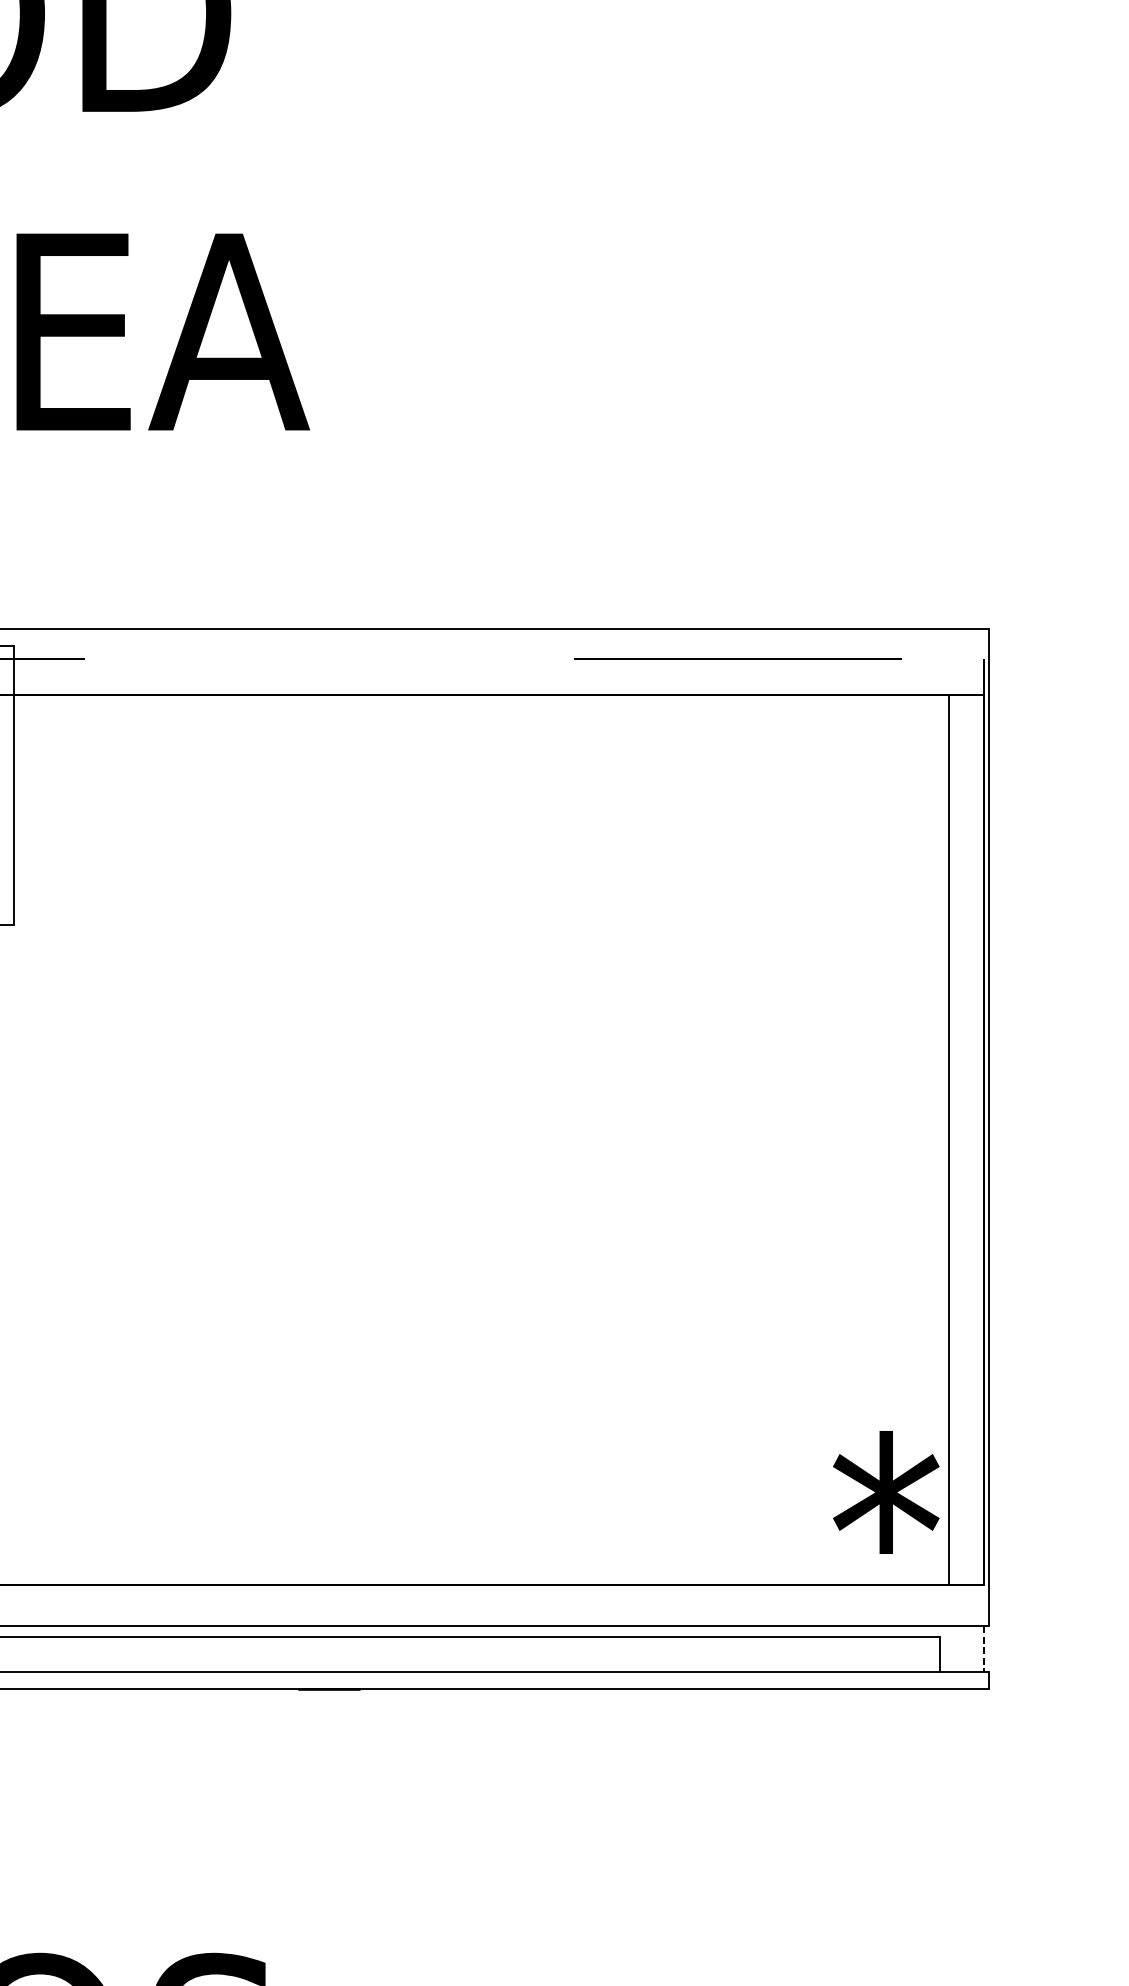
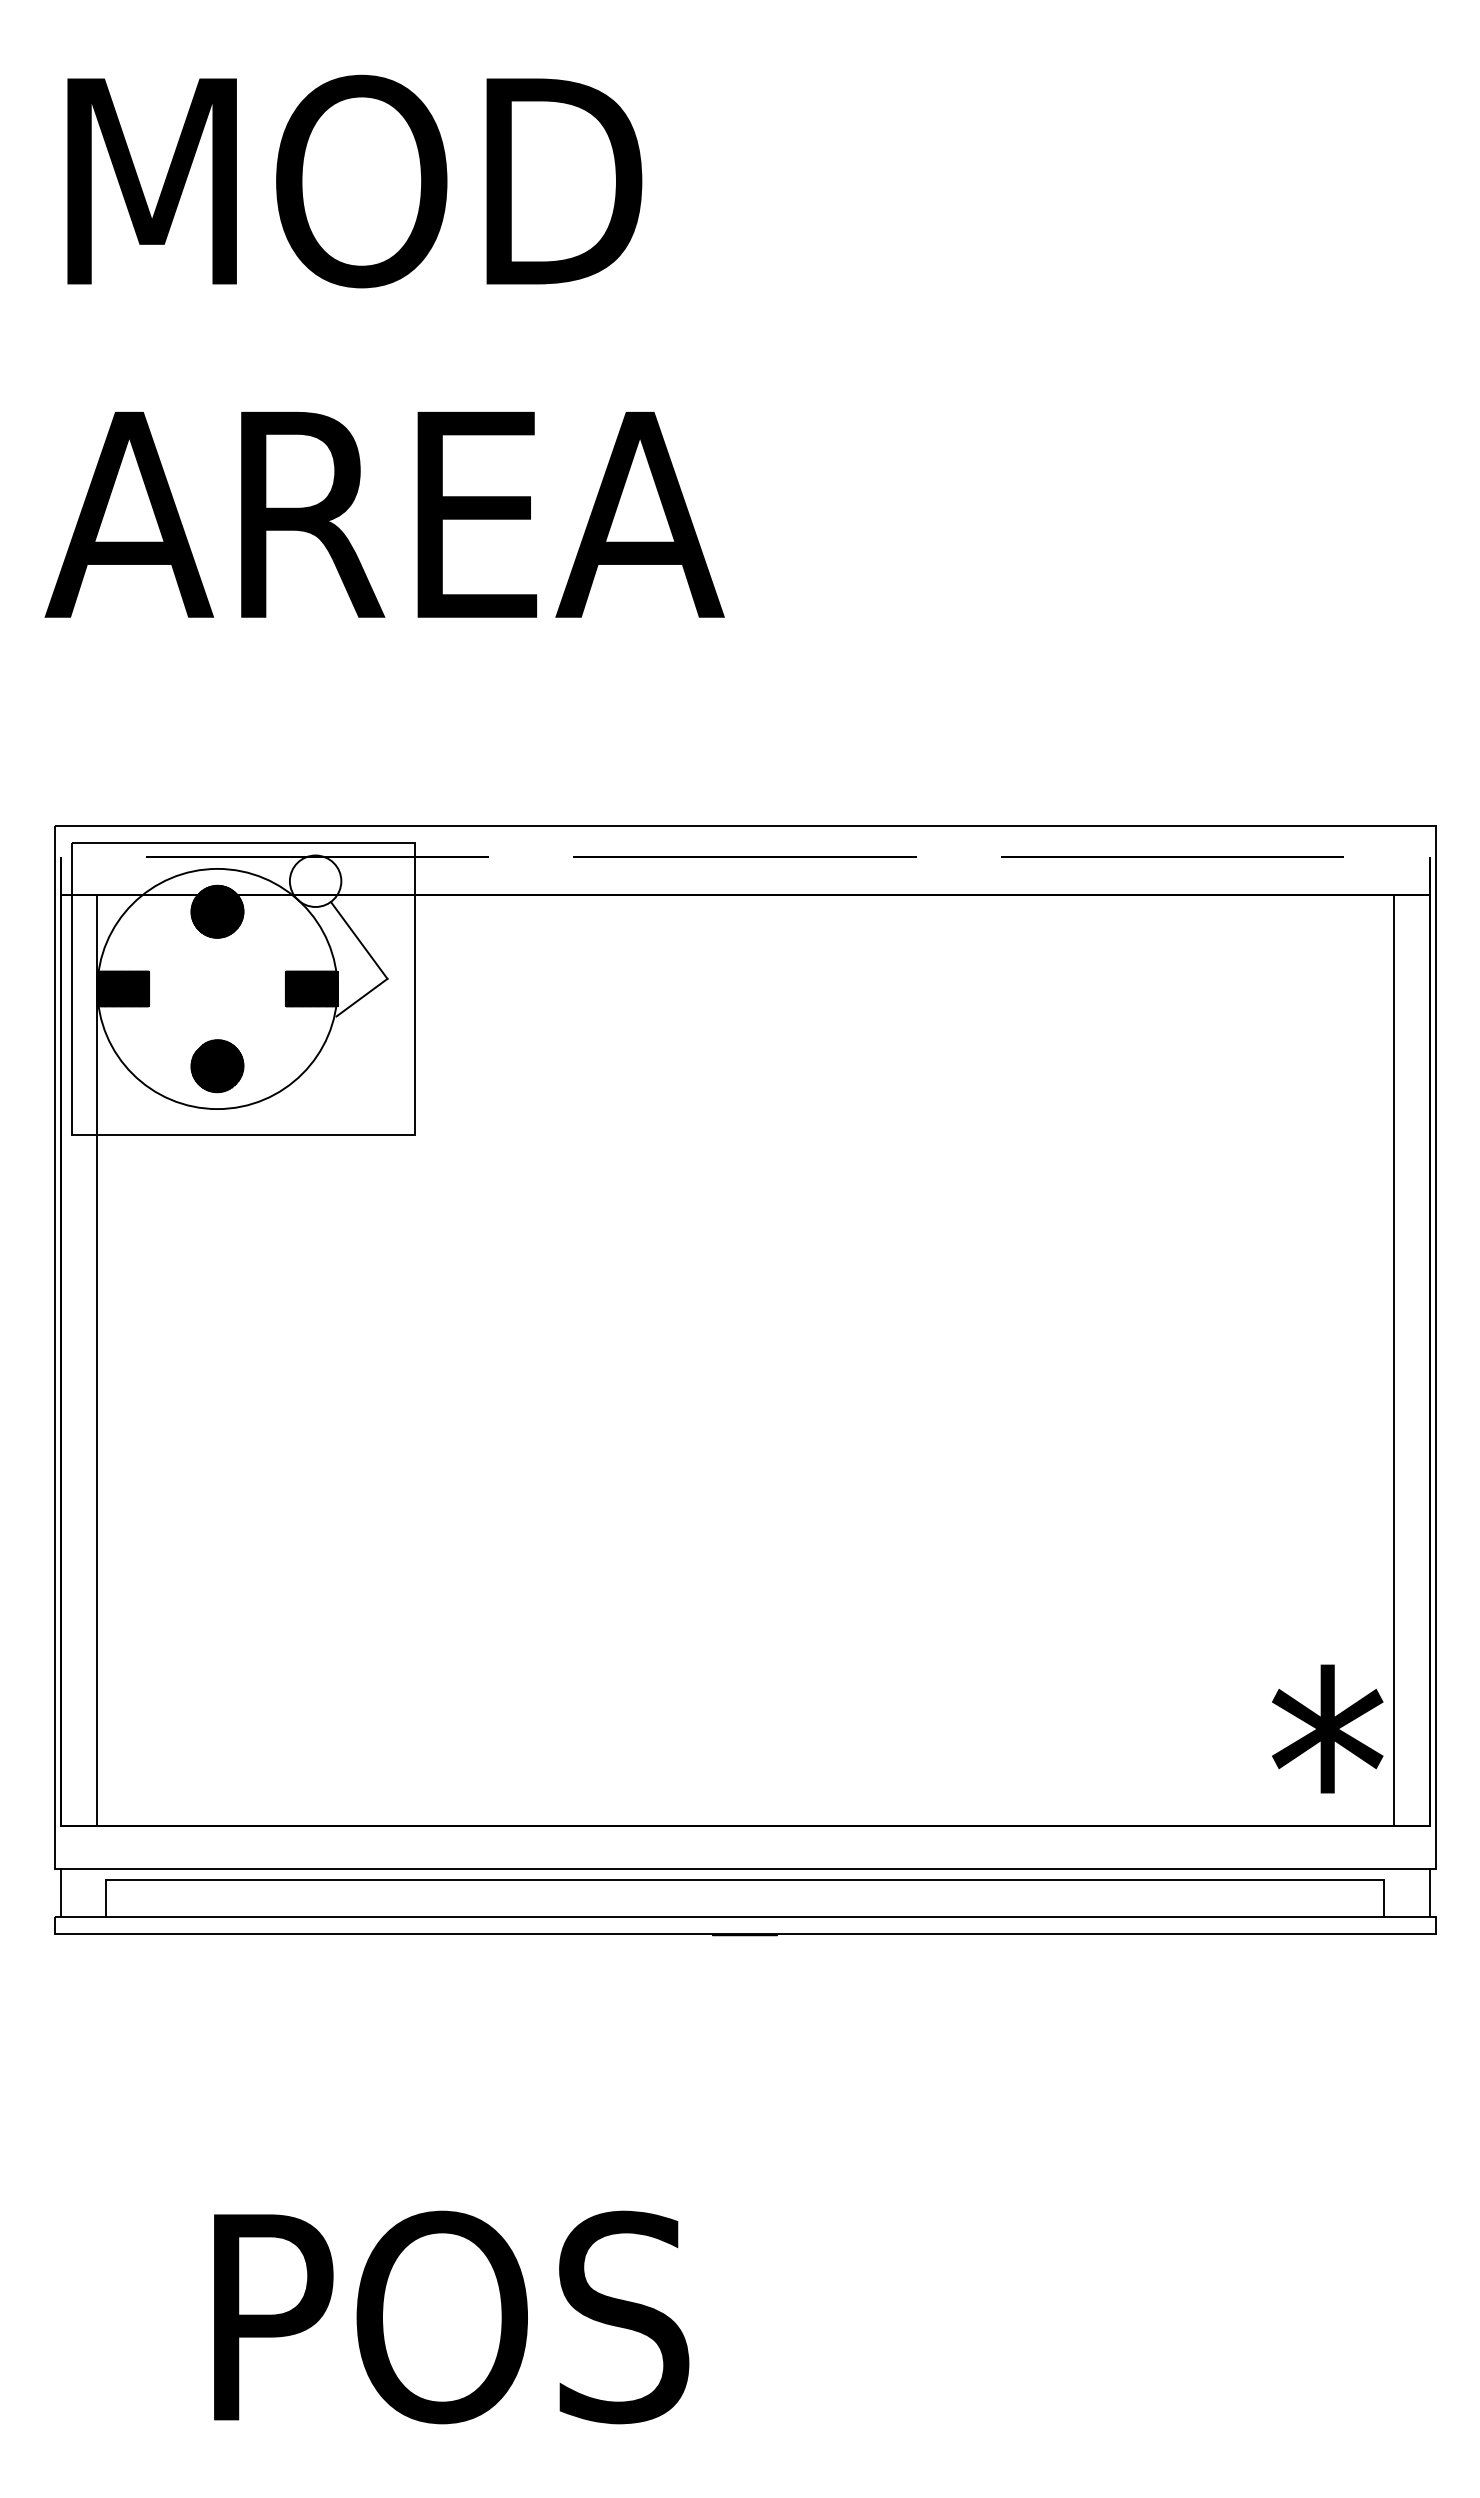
line: (328, 658) -> (744, 856), added
line: (983, 1649) -> (1429, 1893), dashed -> solid

